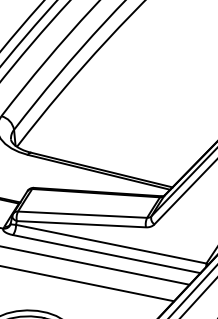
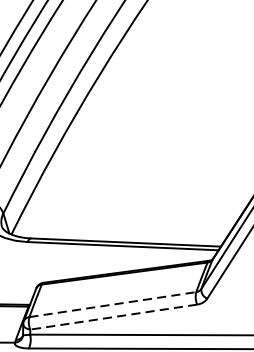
line: (82, 214) -> (112, 304), solid -> dashed
line: (80, 224) -> (112, 317), solid -> dashed

